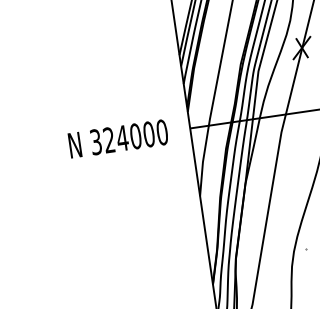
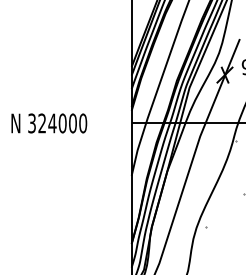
text: (118, 138) -> (49, 123), moved

